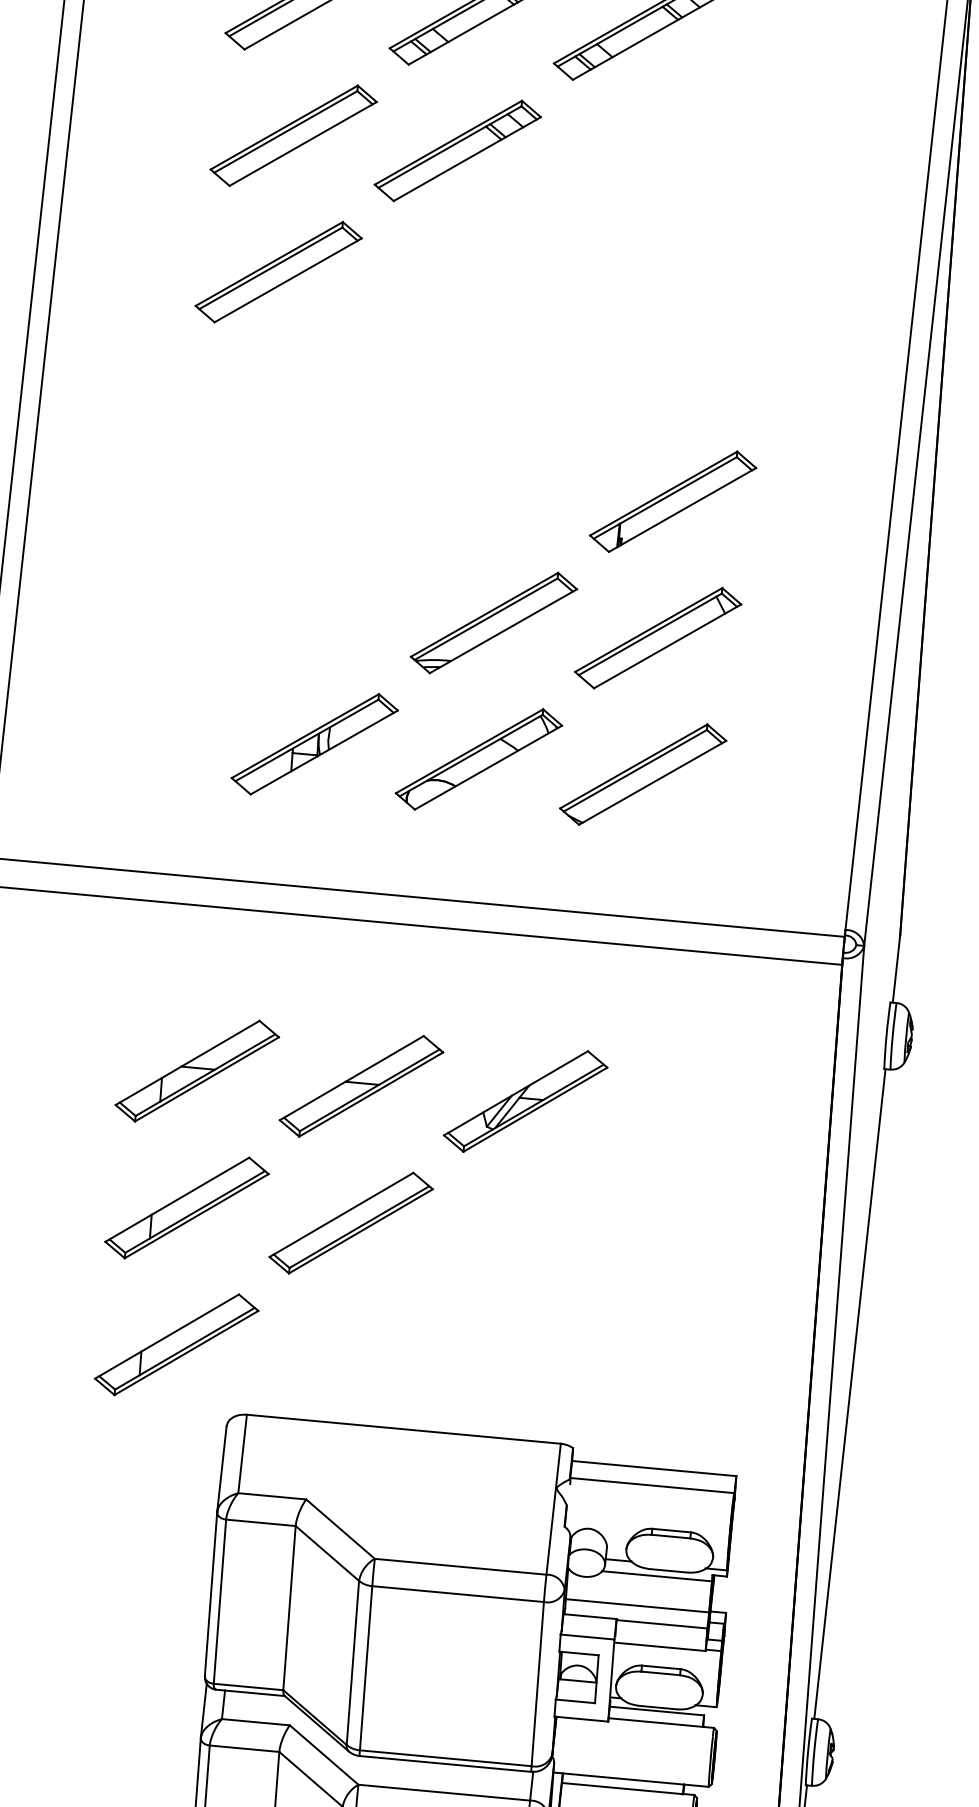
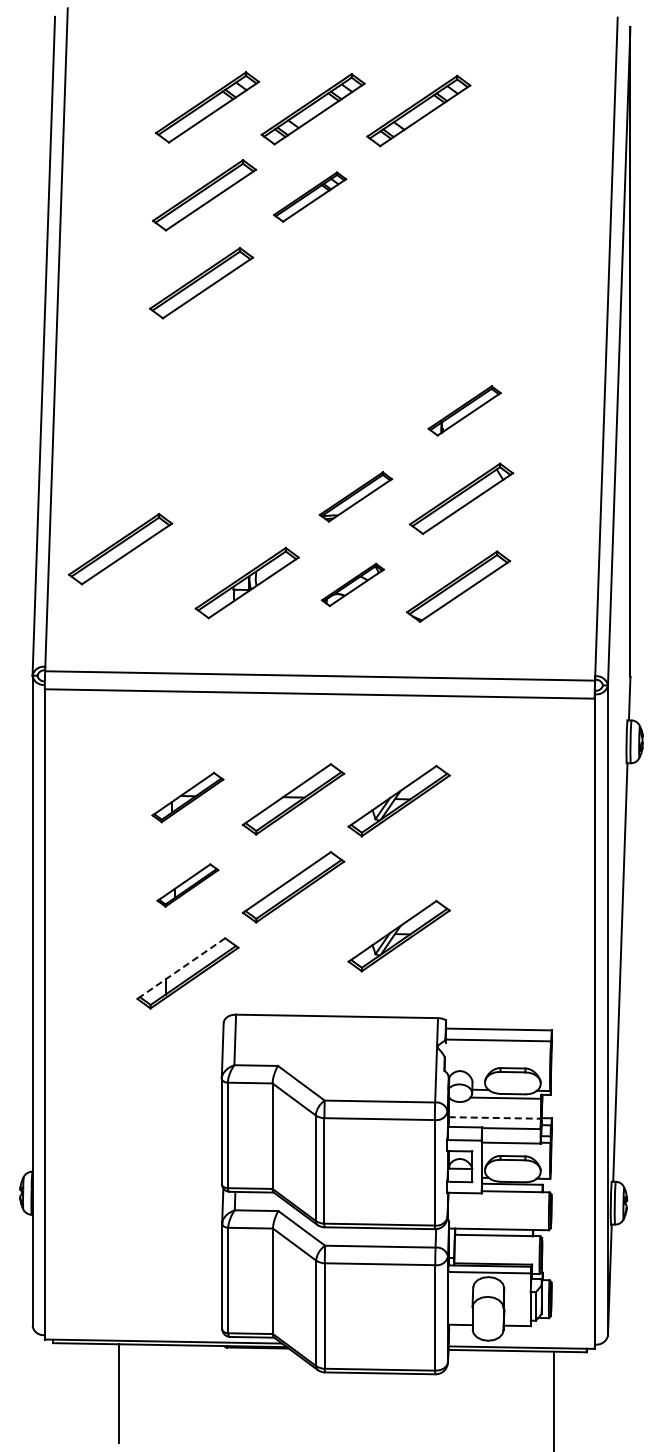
part: (456, 149) -> (309, 196), size x0.7
part: (673, 501) -> (464, 410), size x0.7
part: (493, 622) -> (355, 496), size x0.7
part: (121, 677) -> (120, 549), added
part: (478, 758) -> (352, 584), size x0.6
part: (196, 1071) -> (187, 797), size x0.7
part: (186, 1207) -> (187, 885), size x0.6
part: (508, 1310) -> (398, 935), added
line: (165, 1336) -> (180, 968), solid -> dashed
line: (638, 1605) -> (495, 1117), solid -> dashed

